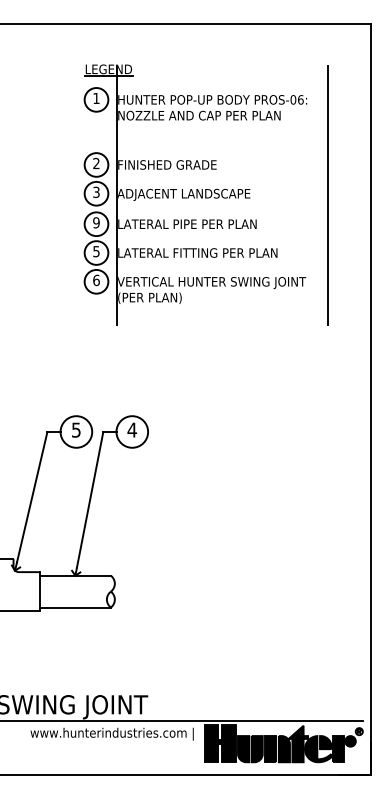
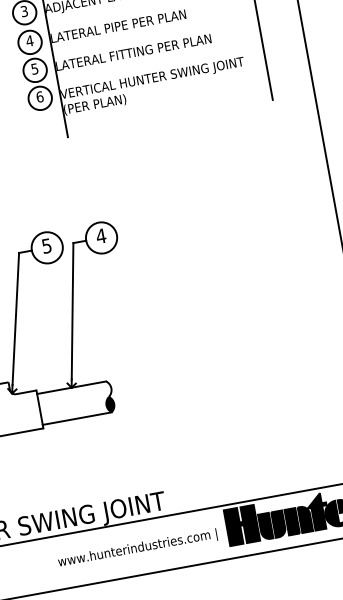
text: (95, 222) -> (28, 40), 9 -> 4
fill: (110, 599) -> (109, 404), added
text: (111, 733) -> (137, 548), moved

